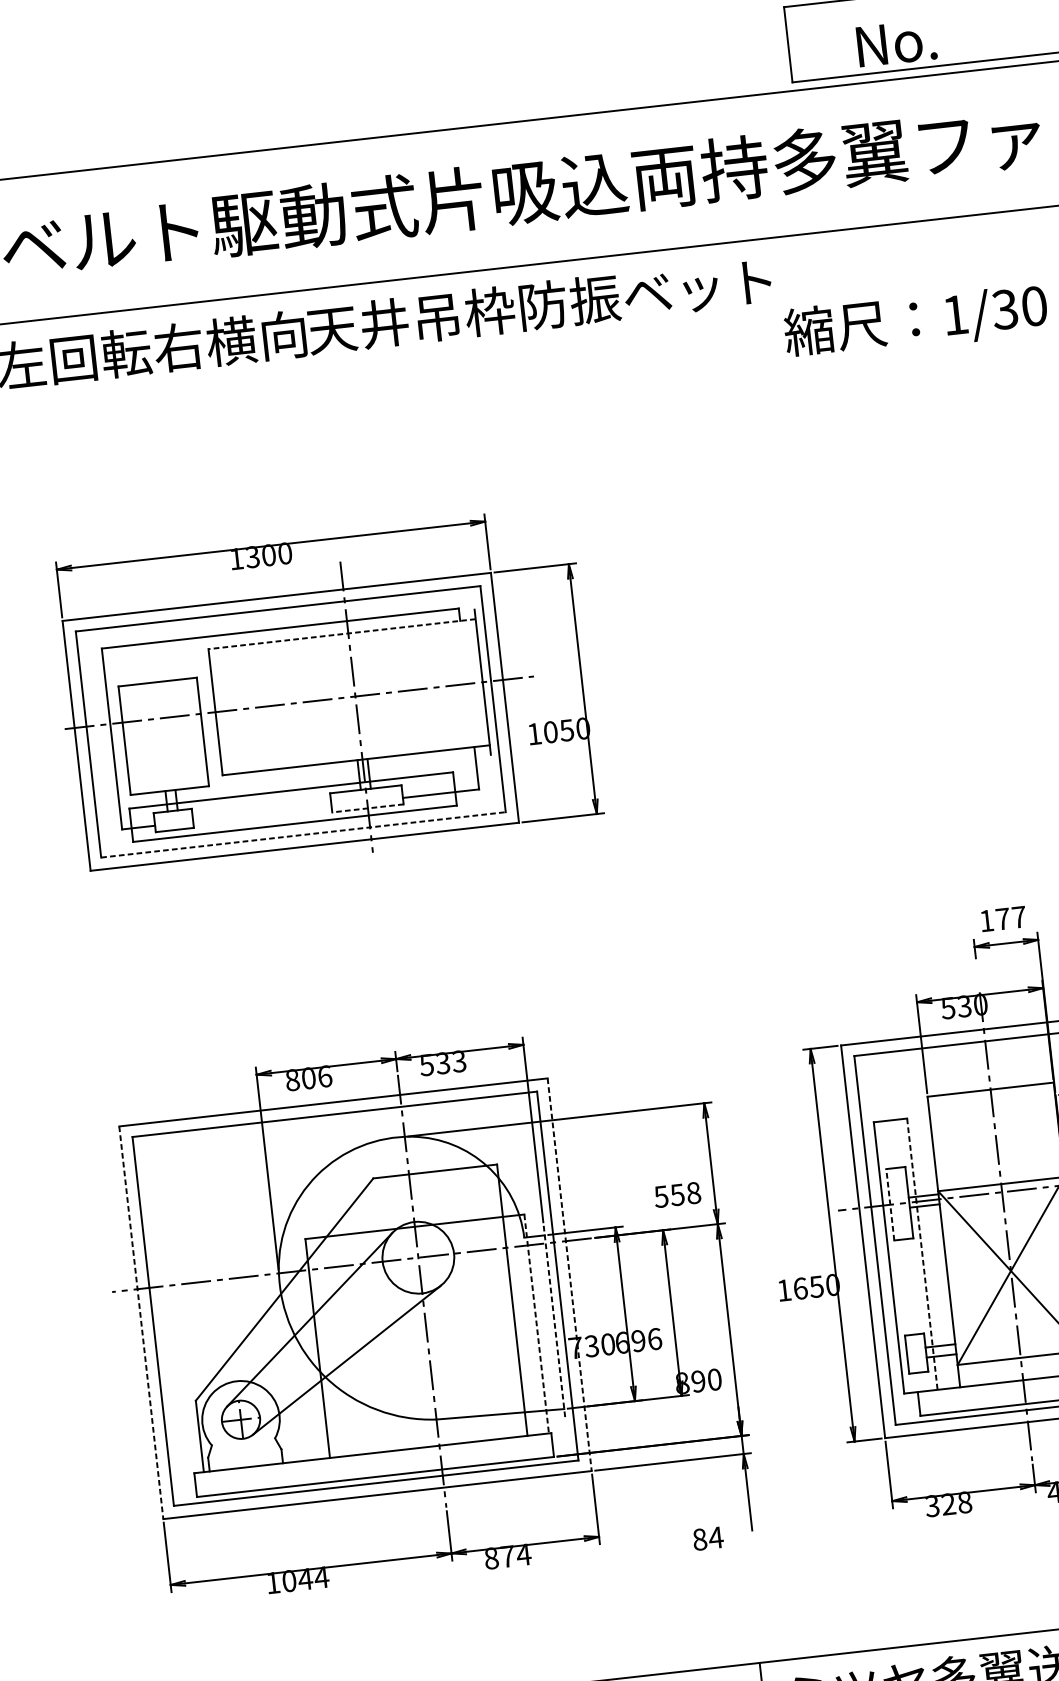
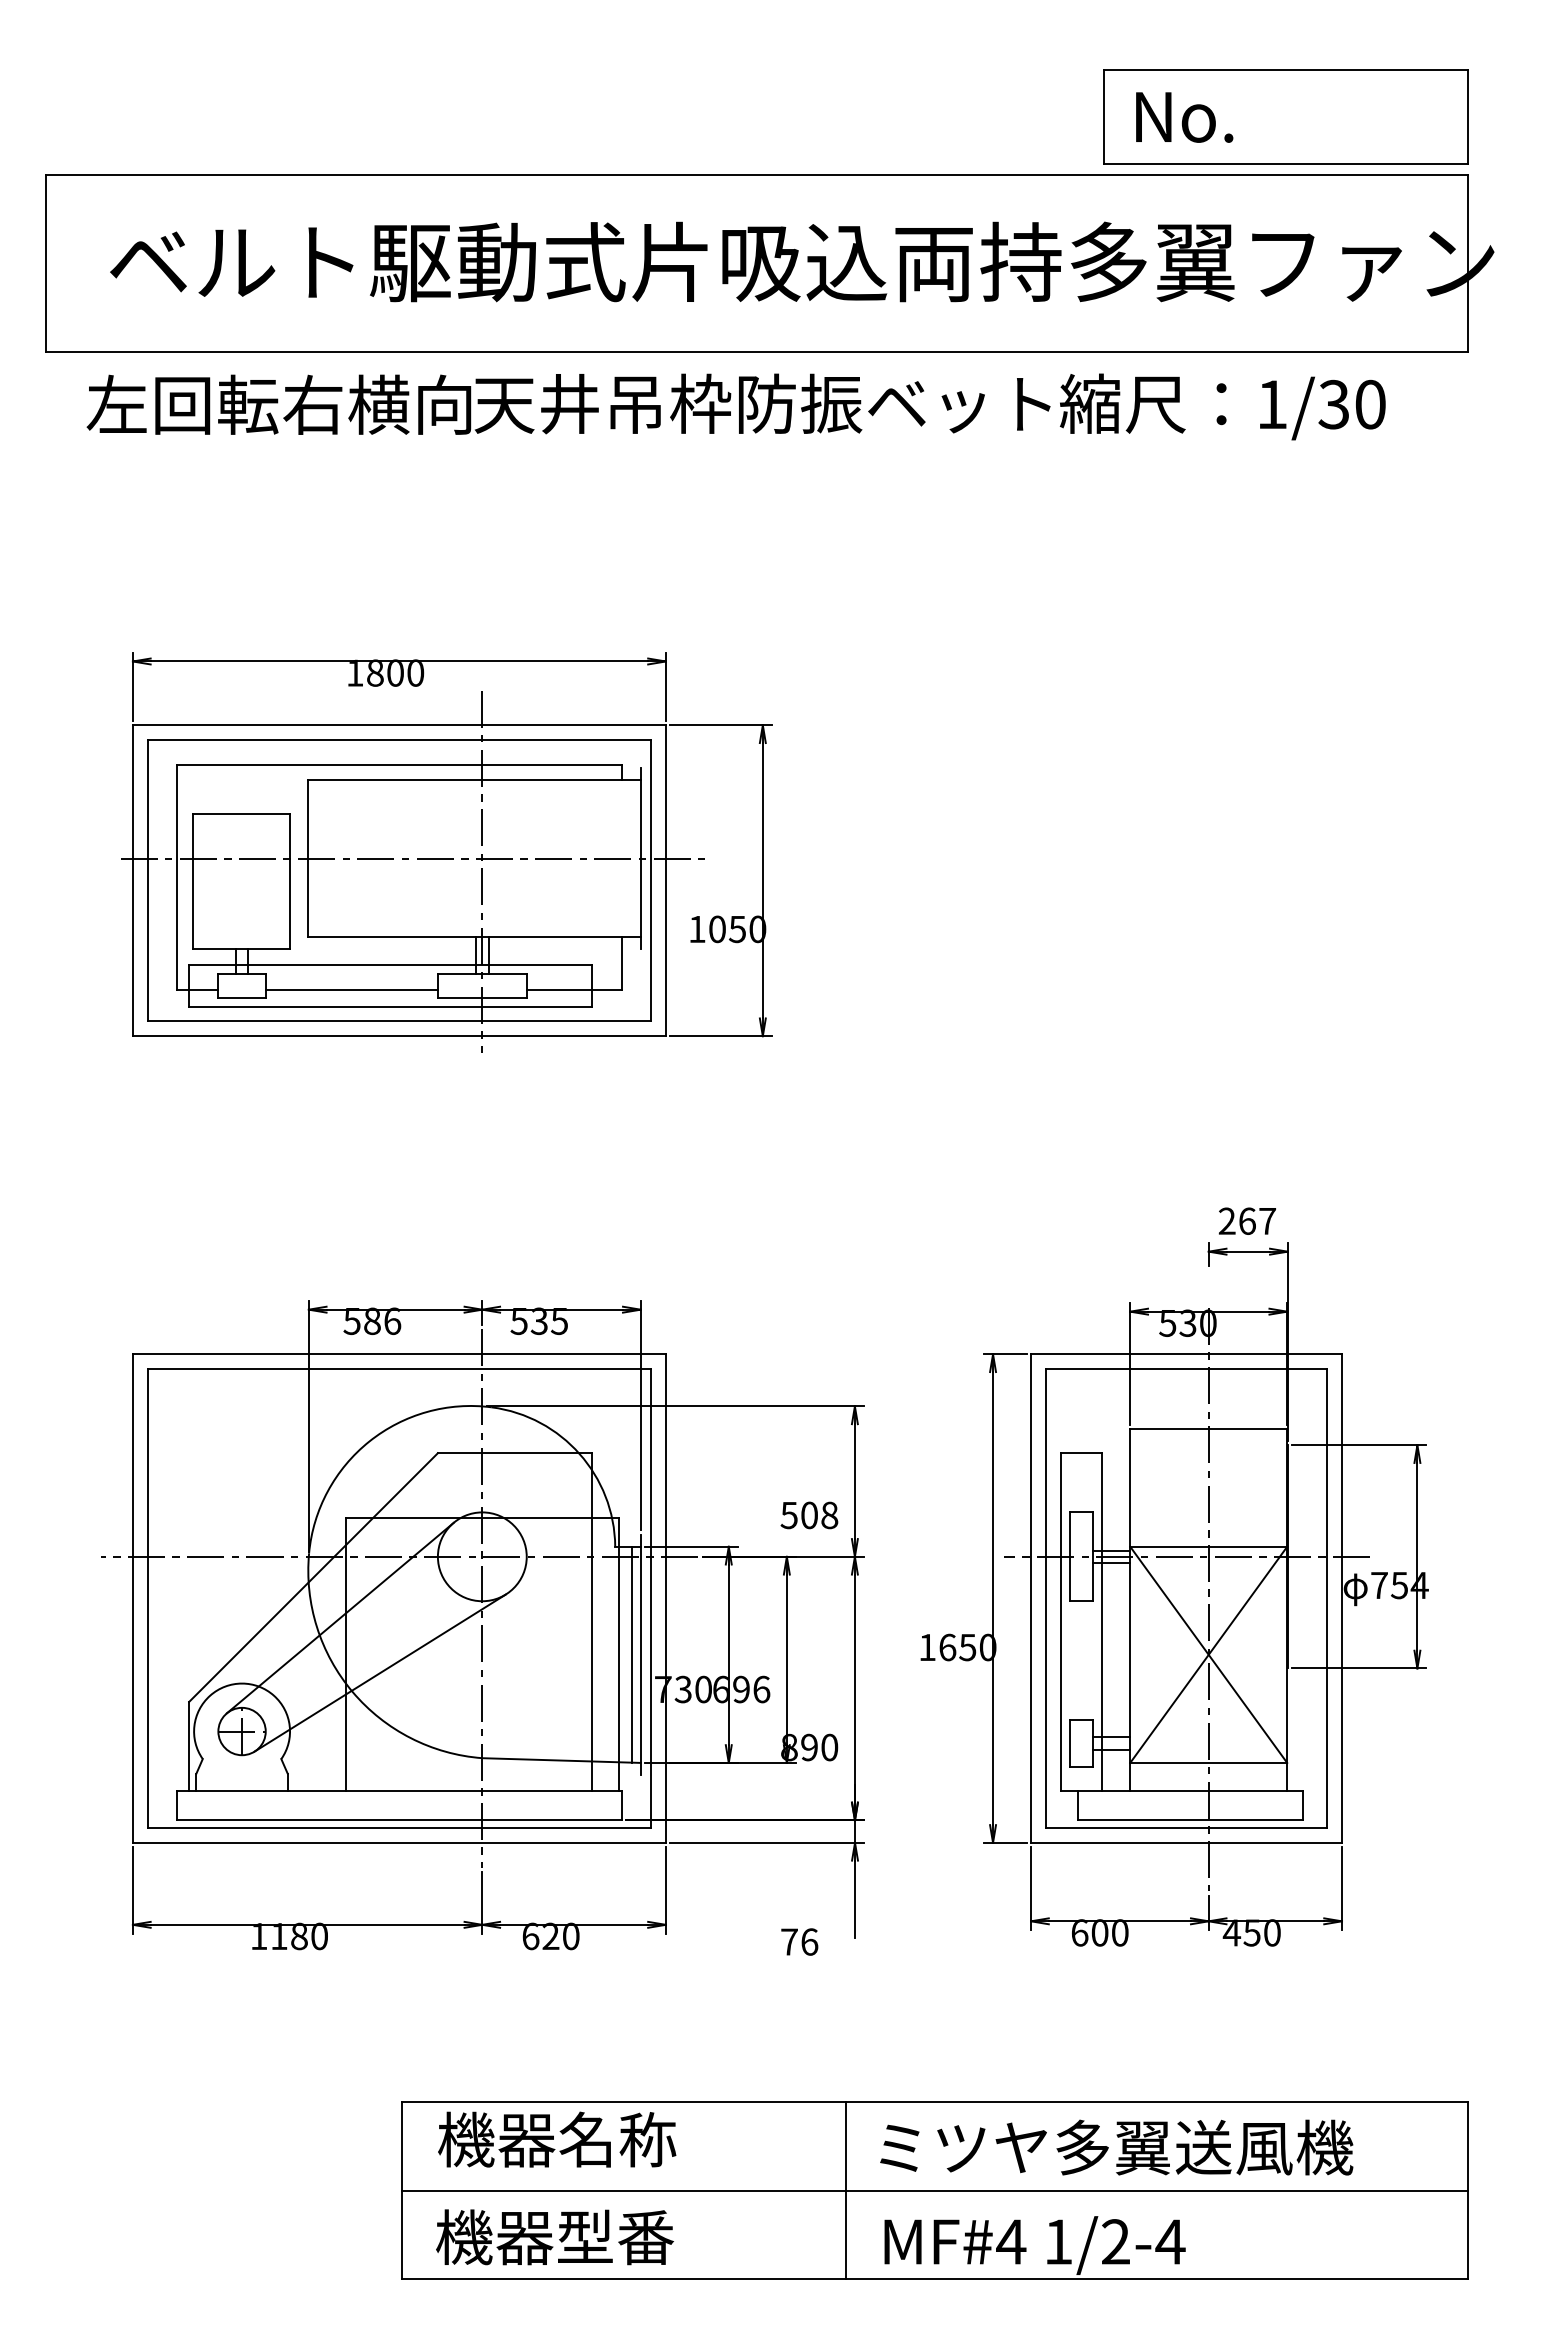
text: (896, 43) -> (1184, 117), moved
text: (915, 321) -> (1222, 406), moved
text: (252, 556) -> (374, 672), 1300 -> 1800
line: (342, 634) -> (474, 780), dashed -> solid
line: (367, 808) -> (481, 997), dashed -> solid
line: (262, 813) -> (351, 989), added
line: (303, 834) -> (399, 1021), dashed -> solid
text: (994, 919) -> (1236, 1220), 177 -> 267
text: (459, 1060) -> (559, 1320), 533 -> 535
text: (299, 1078) -> (361, 1320), 806 -> 586
text: (676, 1195) -> (808, 1515), 558 -> 508
line: (890, 1204) -> (1069, 1556), dashed -> solid
line: (922, 1253) -> (1102, 1621), dashed -> solid
line: (569, 1275) -> (665, 1599), dashed -> solid
line: (554, 1321) -> (640, 1654), dashed -> solid
line: (547, 1322) -> (631, 1654), added
line: (141, 1323) -> (132, 1599), dashed -> solid
line: (536, 1324) -> (618, 1655), dashed -> solid
text: (948, 1504) -> (1099, 1932), 328 -> 600
text: (707, 1538) -> (799, 1941), 84 -> 76
text: (508, 1556) -> (551, 1936), 874 -> 620
text: (305, 1579) -> (299, 1936), 1044 -> 1180

